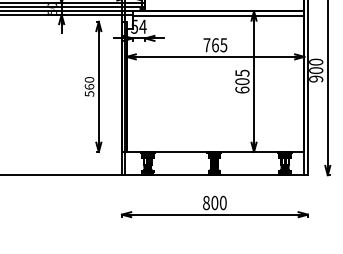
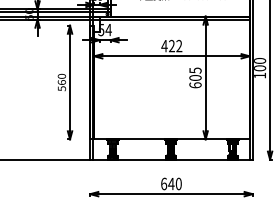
text: (215, 45) -> (171, 46), 765 -> 422
text: (316, 78) -> (260, 75), 900 -> 100
text: (210, 202) -> (167, 183), 800 -> 640

